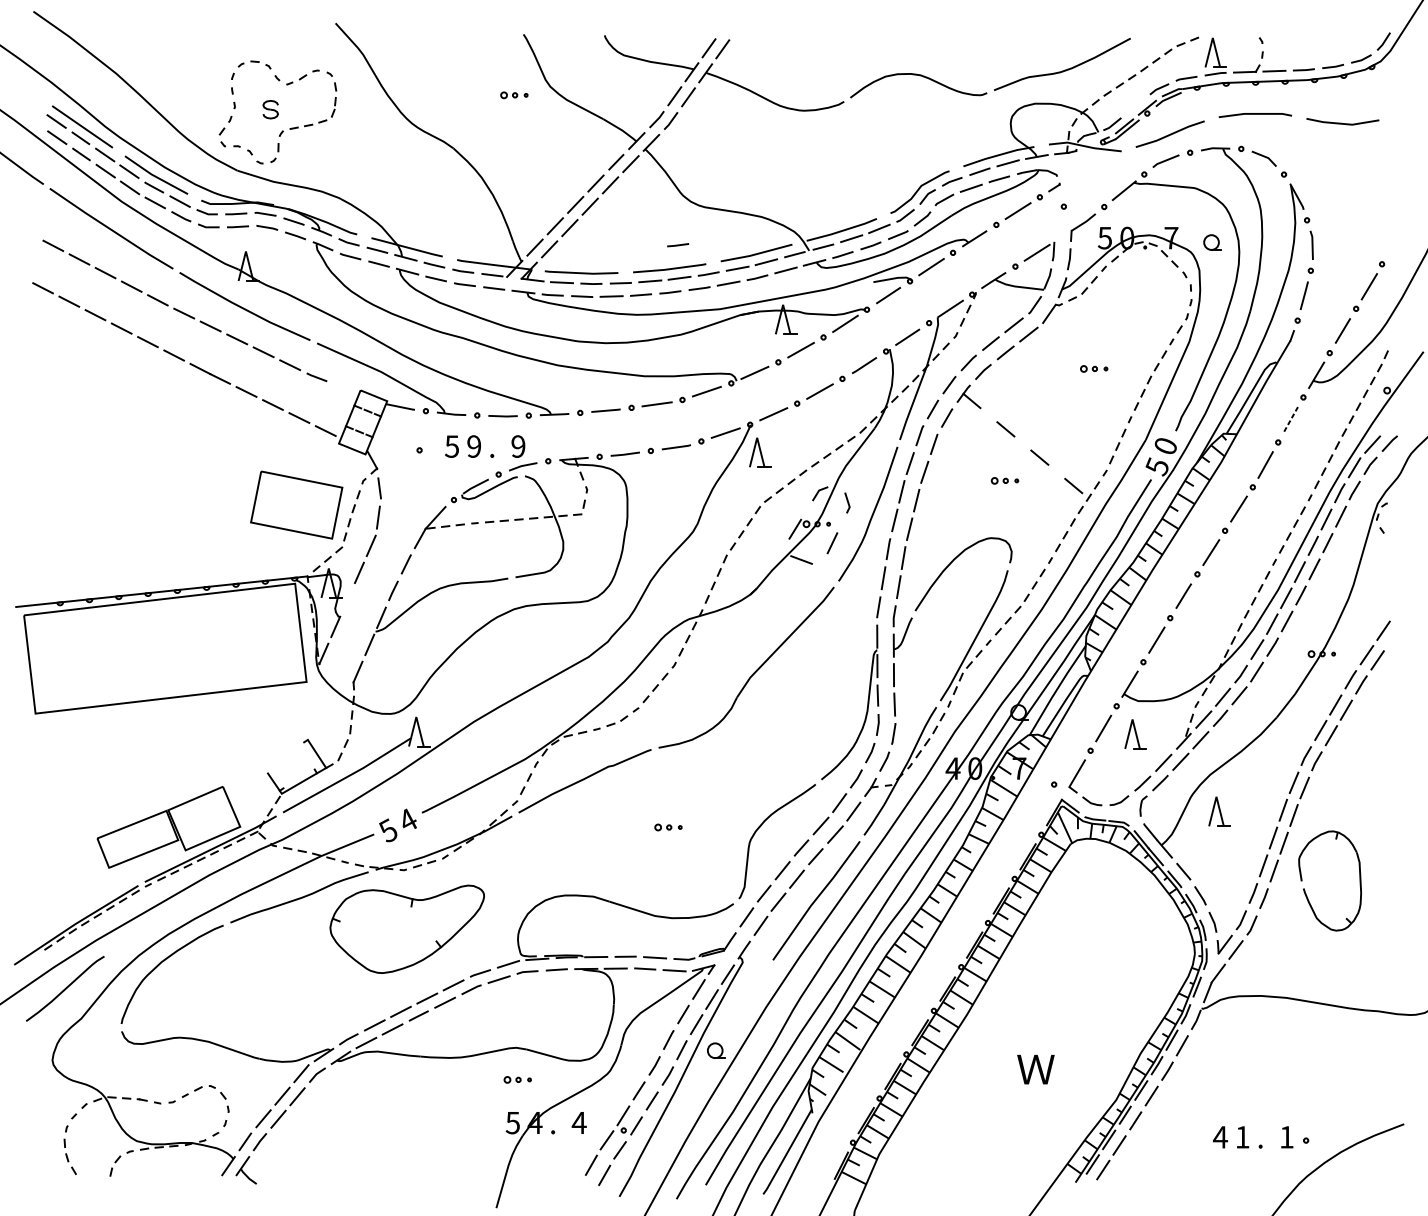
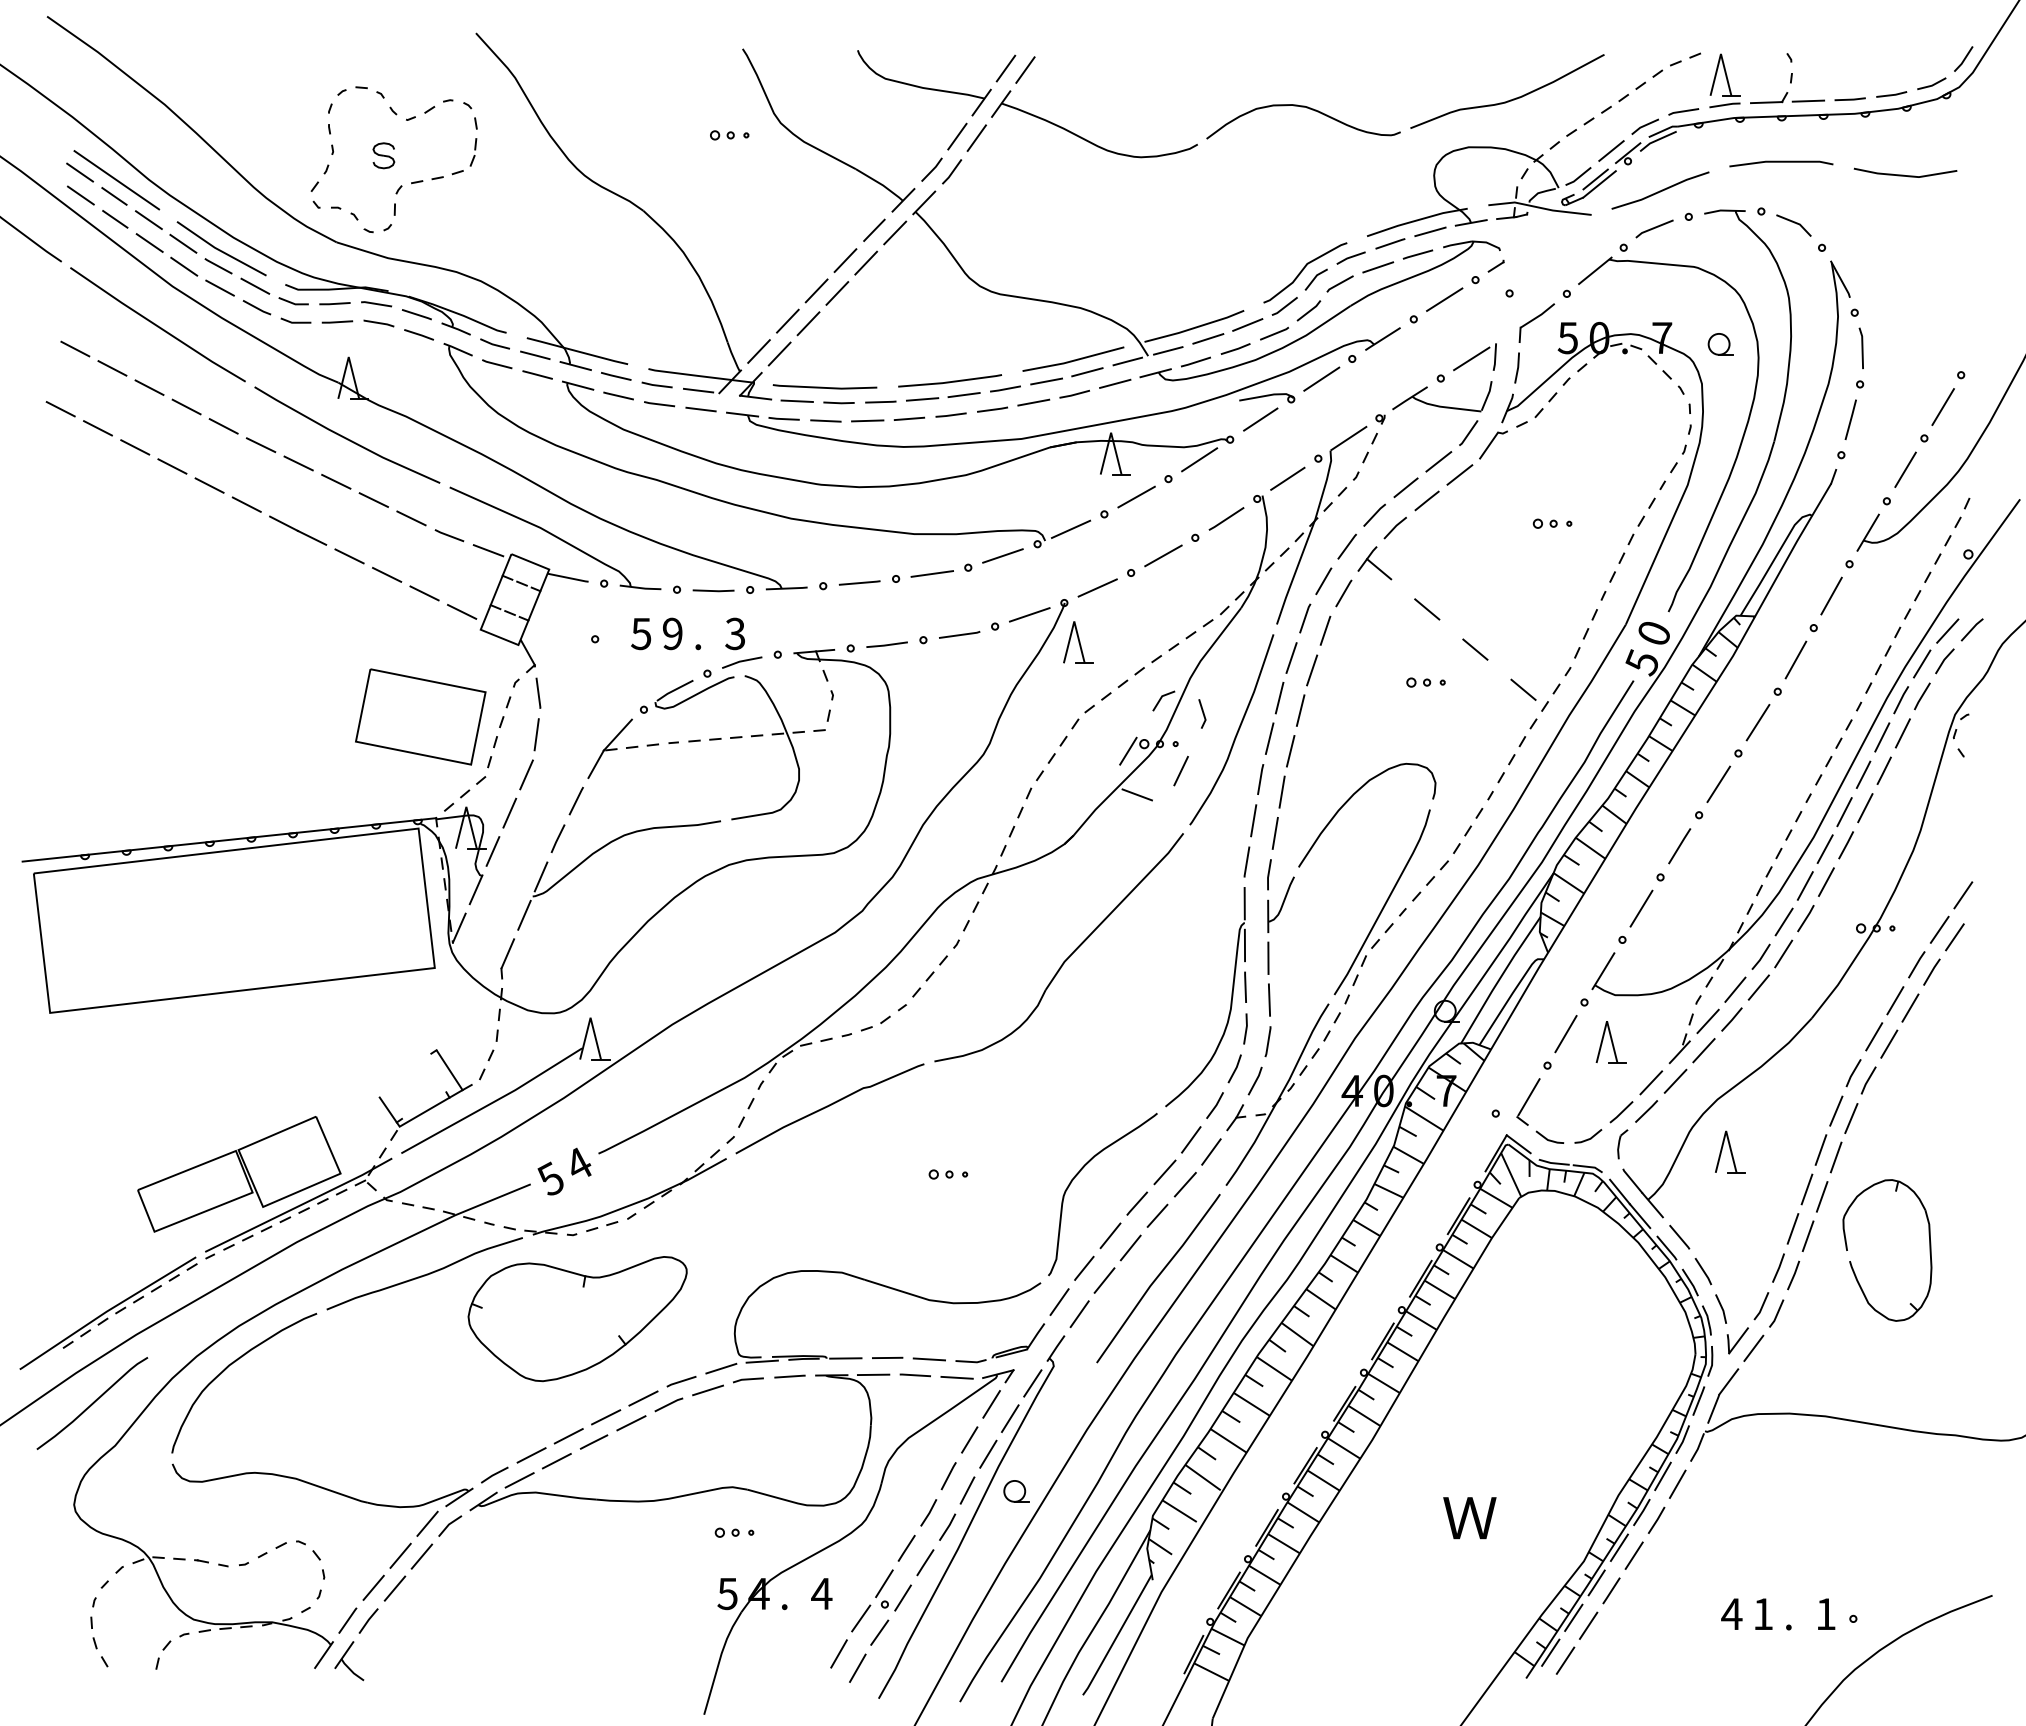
line: (1135, 105) -> (1611, 150), added
line: (677, 244) -> (961, 347), removed
line: (344, 387) -> (488, 550), added
line: (1290, 420) -> (1831, 596), dashed -> solid
text: (518, 446) -> (735, 633), 9 -> 3
line: (347, 599) -> (492, 851), added

